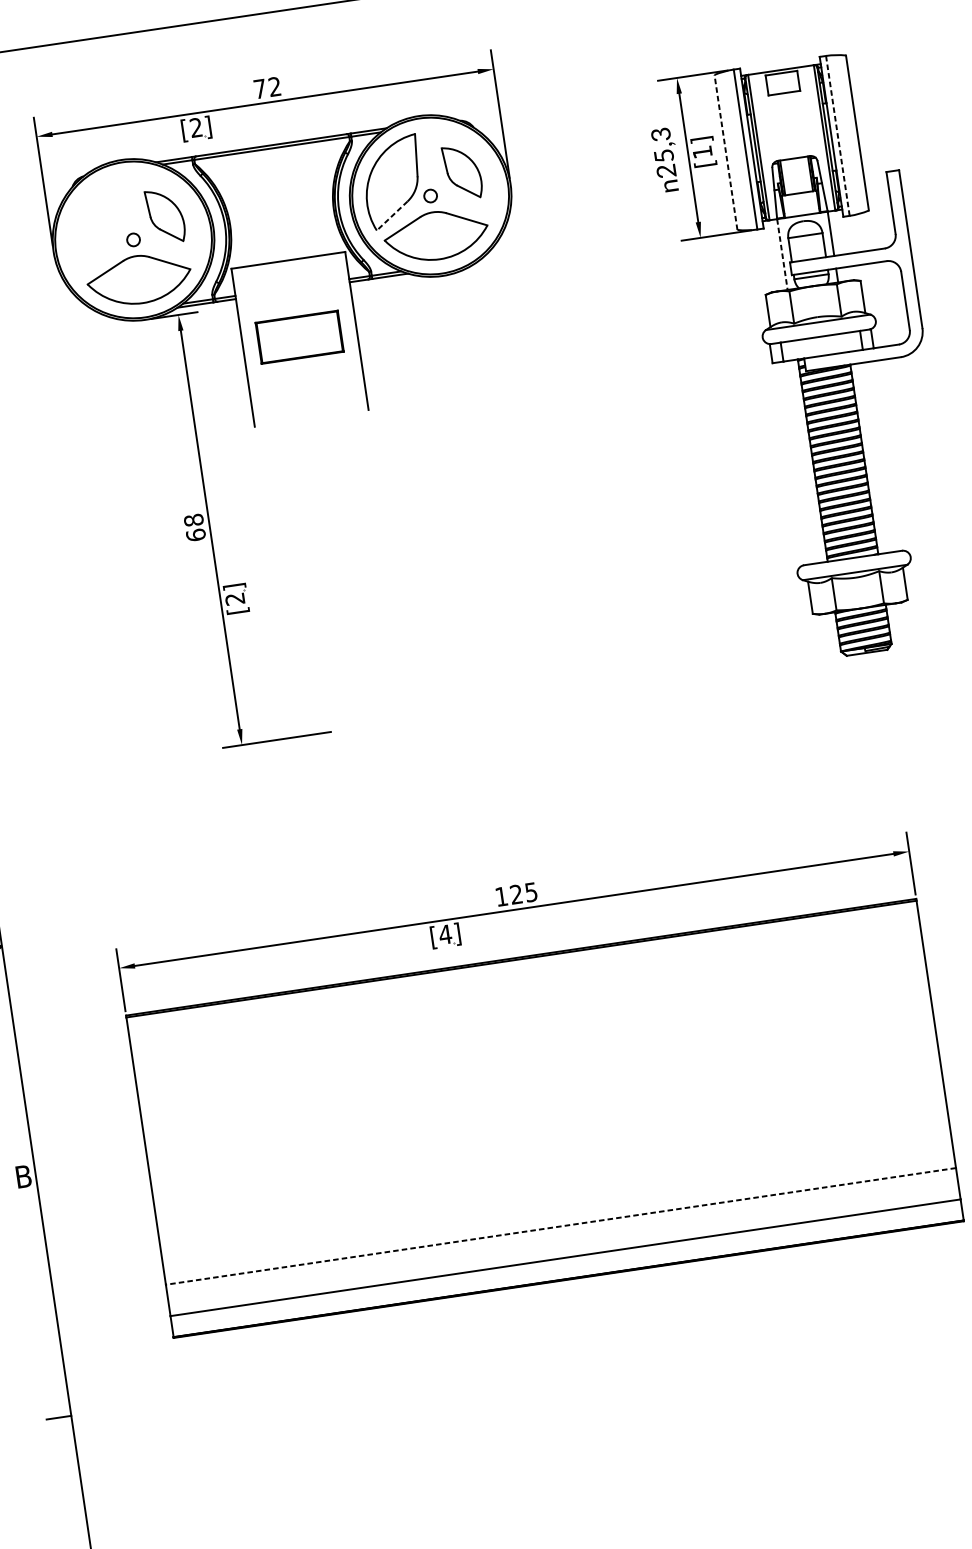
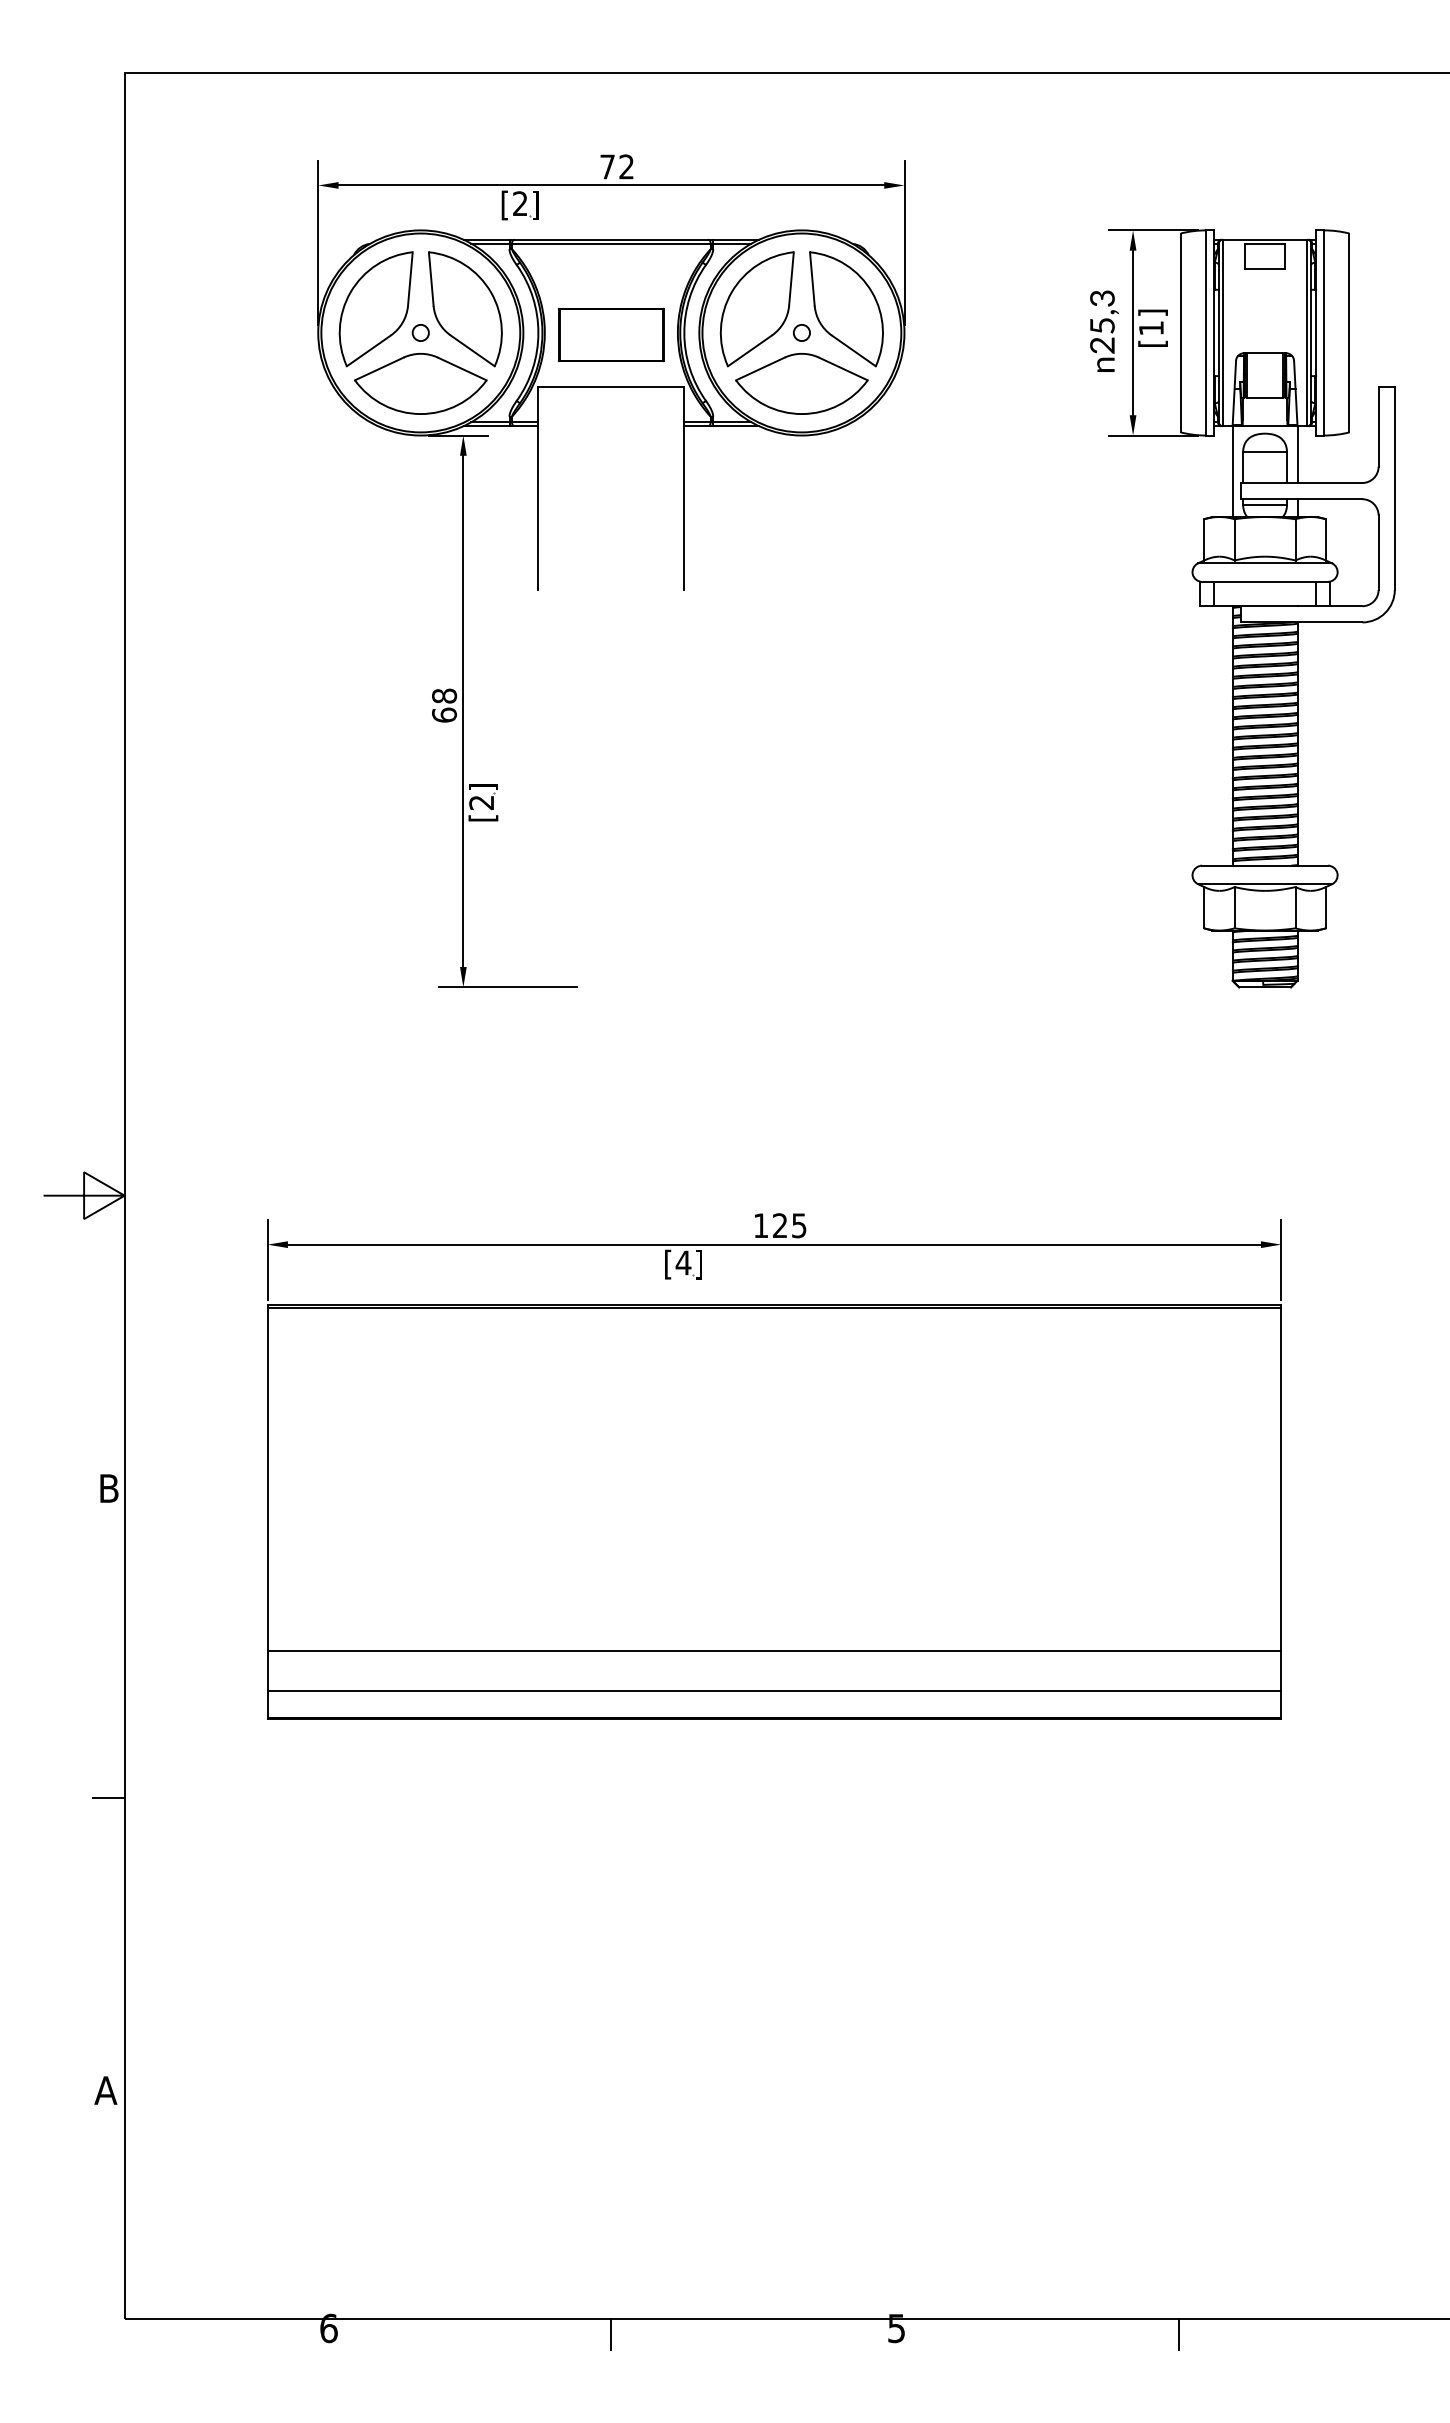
line: (837, 135) -> (1324, 332), dashed -> solid
line: (725, 152) -> (1180, 332), dashed -> solid
part: (462, 172) -> (846, 309), size x1.67
line: (391, 215) -> (749, 350), dashed -> solid
part: (165, 216) -> (465, 309), size x1.67
part: (95, 226) -> (375, 309), added
line: (782, 255) -> (1232, 472), dashed -> solid
part: (299, 336) -> (611, 334), moved
line: (560, 1226) -> (774, 1650), dashed -> solid

